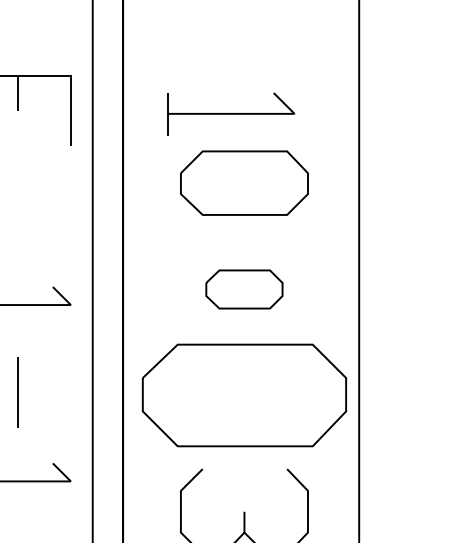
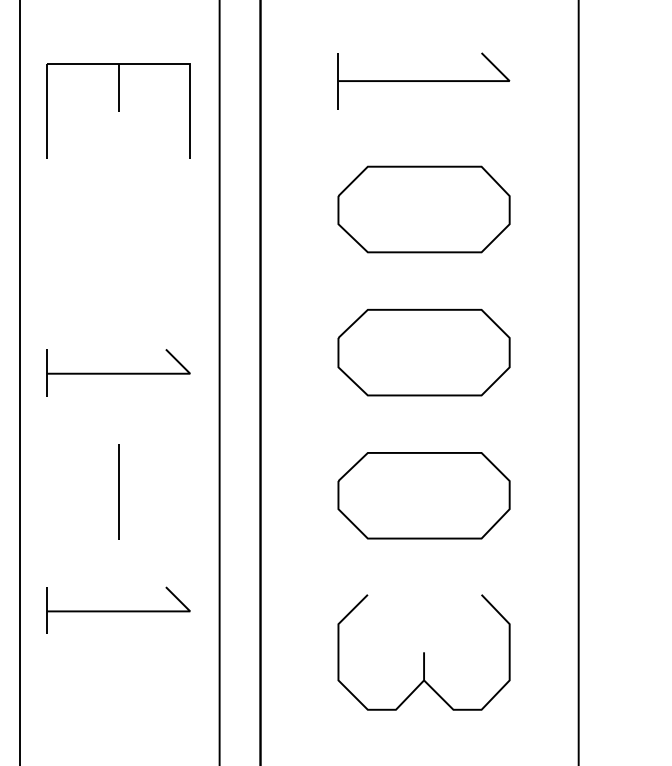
part: (230, 113) -> (423, 80), moved
part: (244, 289) -> (423, 352), size x1.67
part: (244, 395) -> (423, 495), size x0.62

